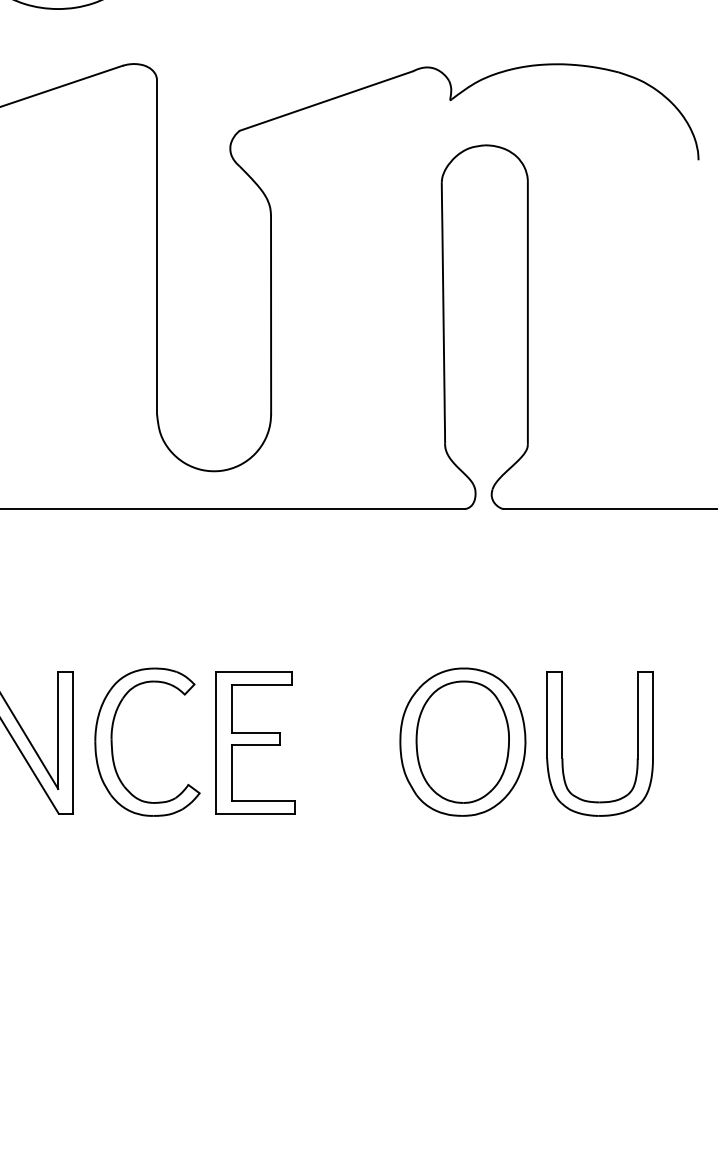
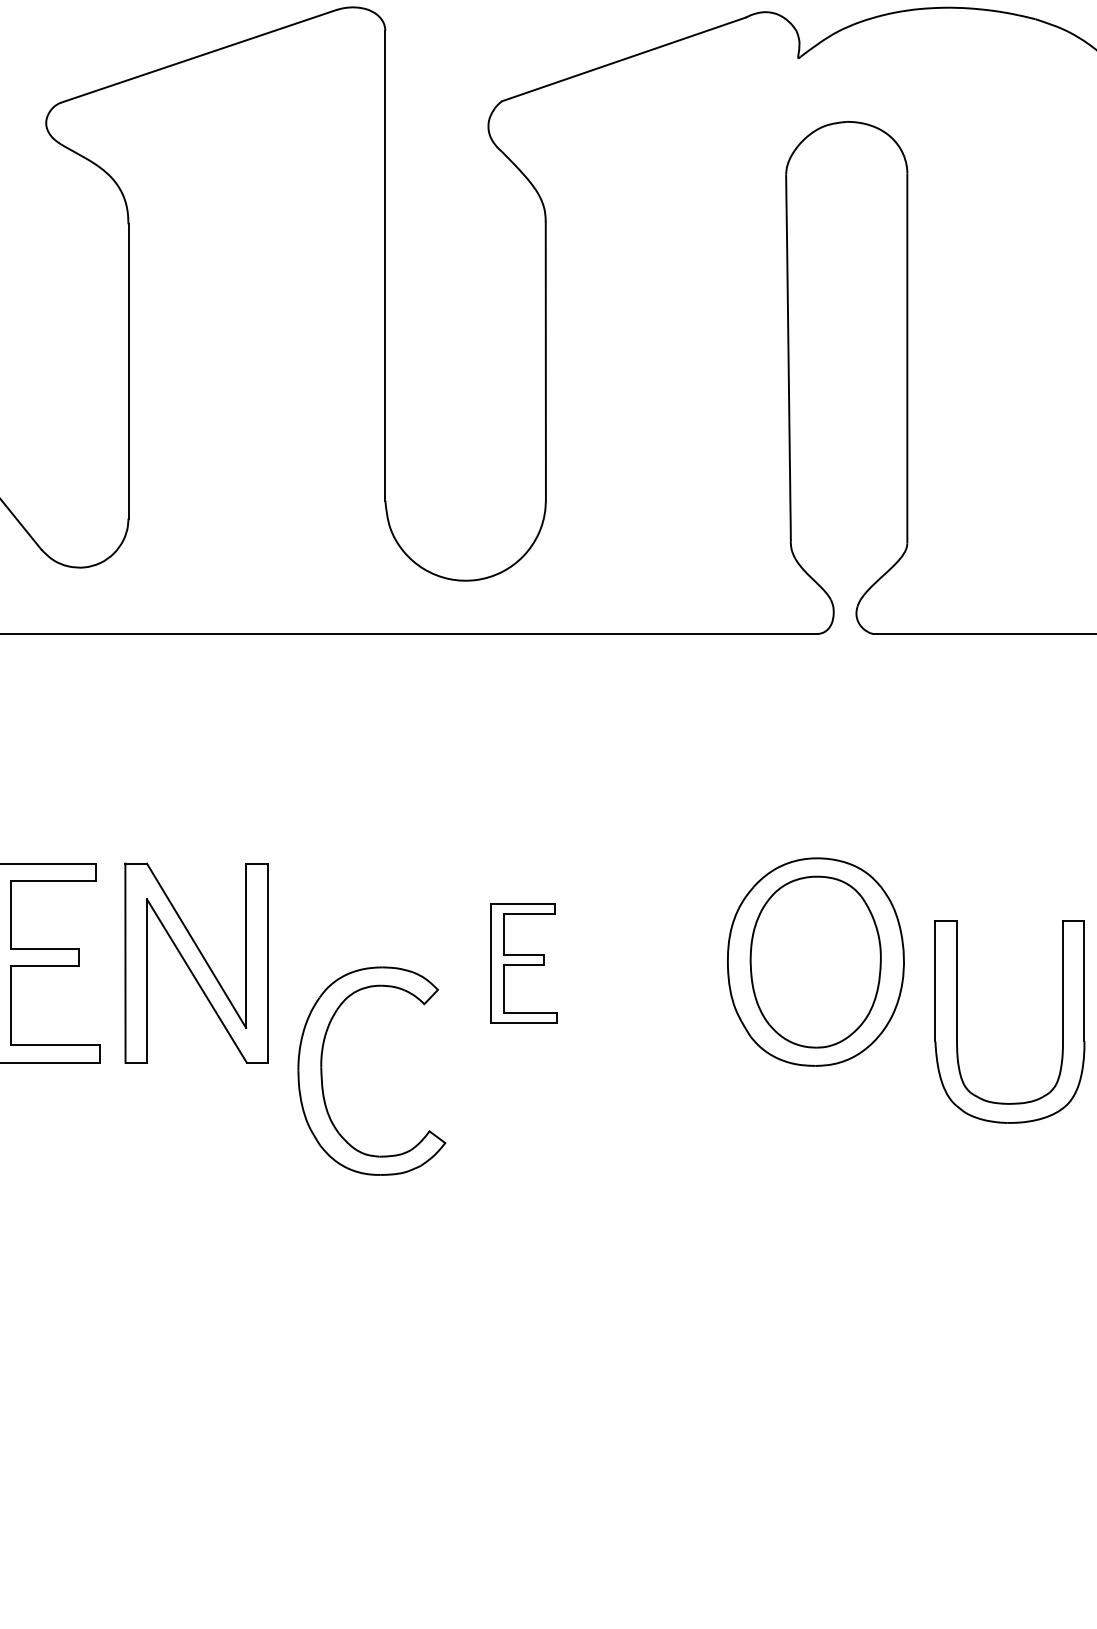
part: (112, 741) -> (322, 1070), moved
part: (255, 743) -> (523, 963), size x0.6
part: (562, 743) -> (957, 1021), moved

